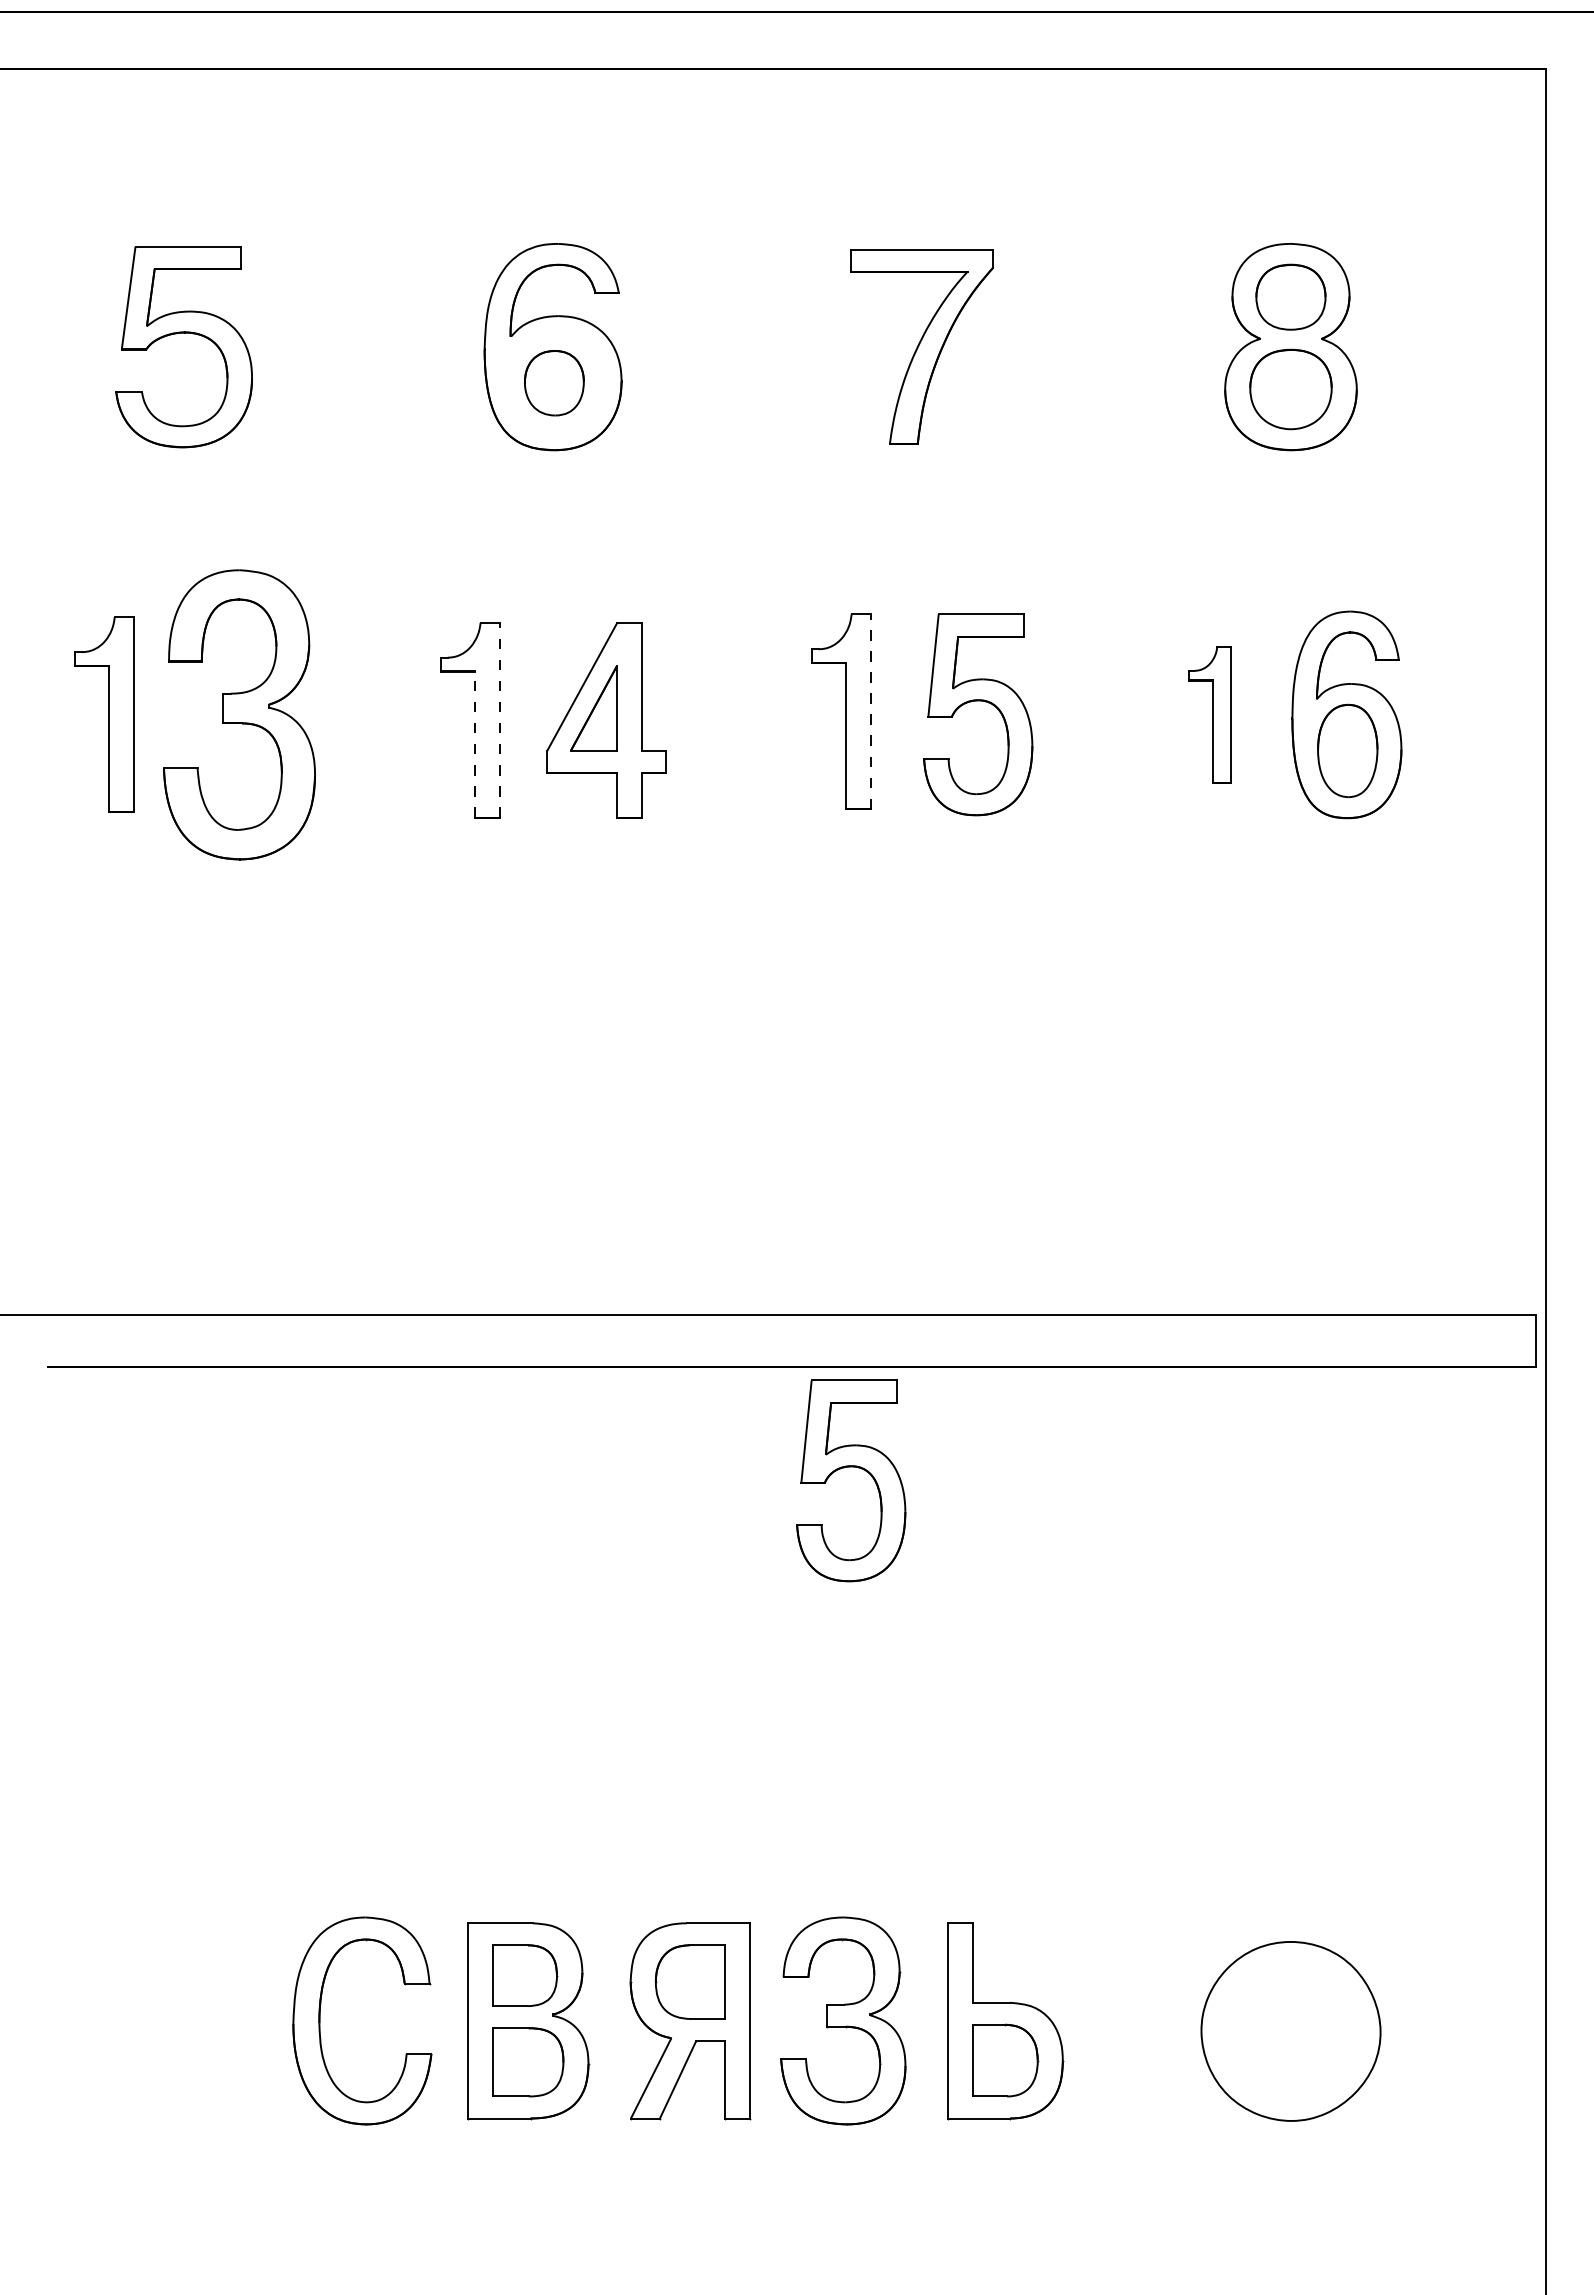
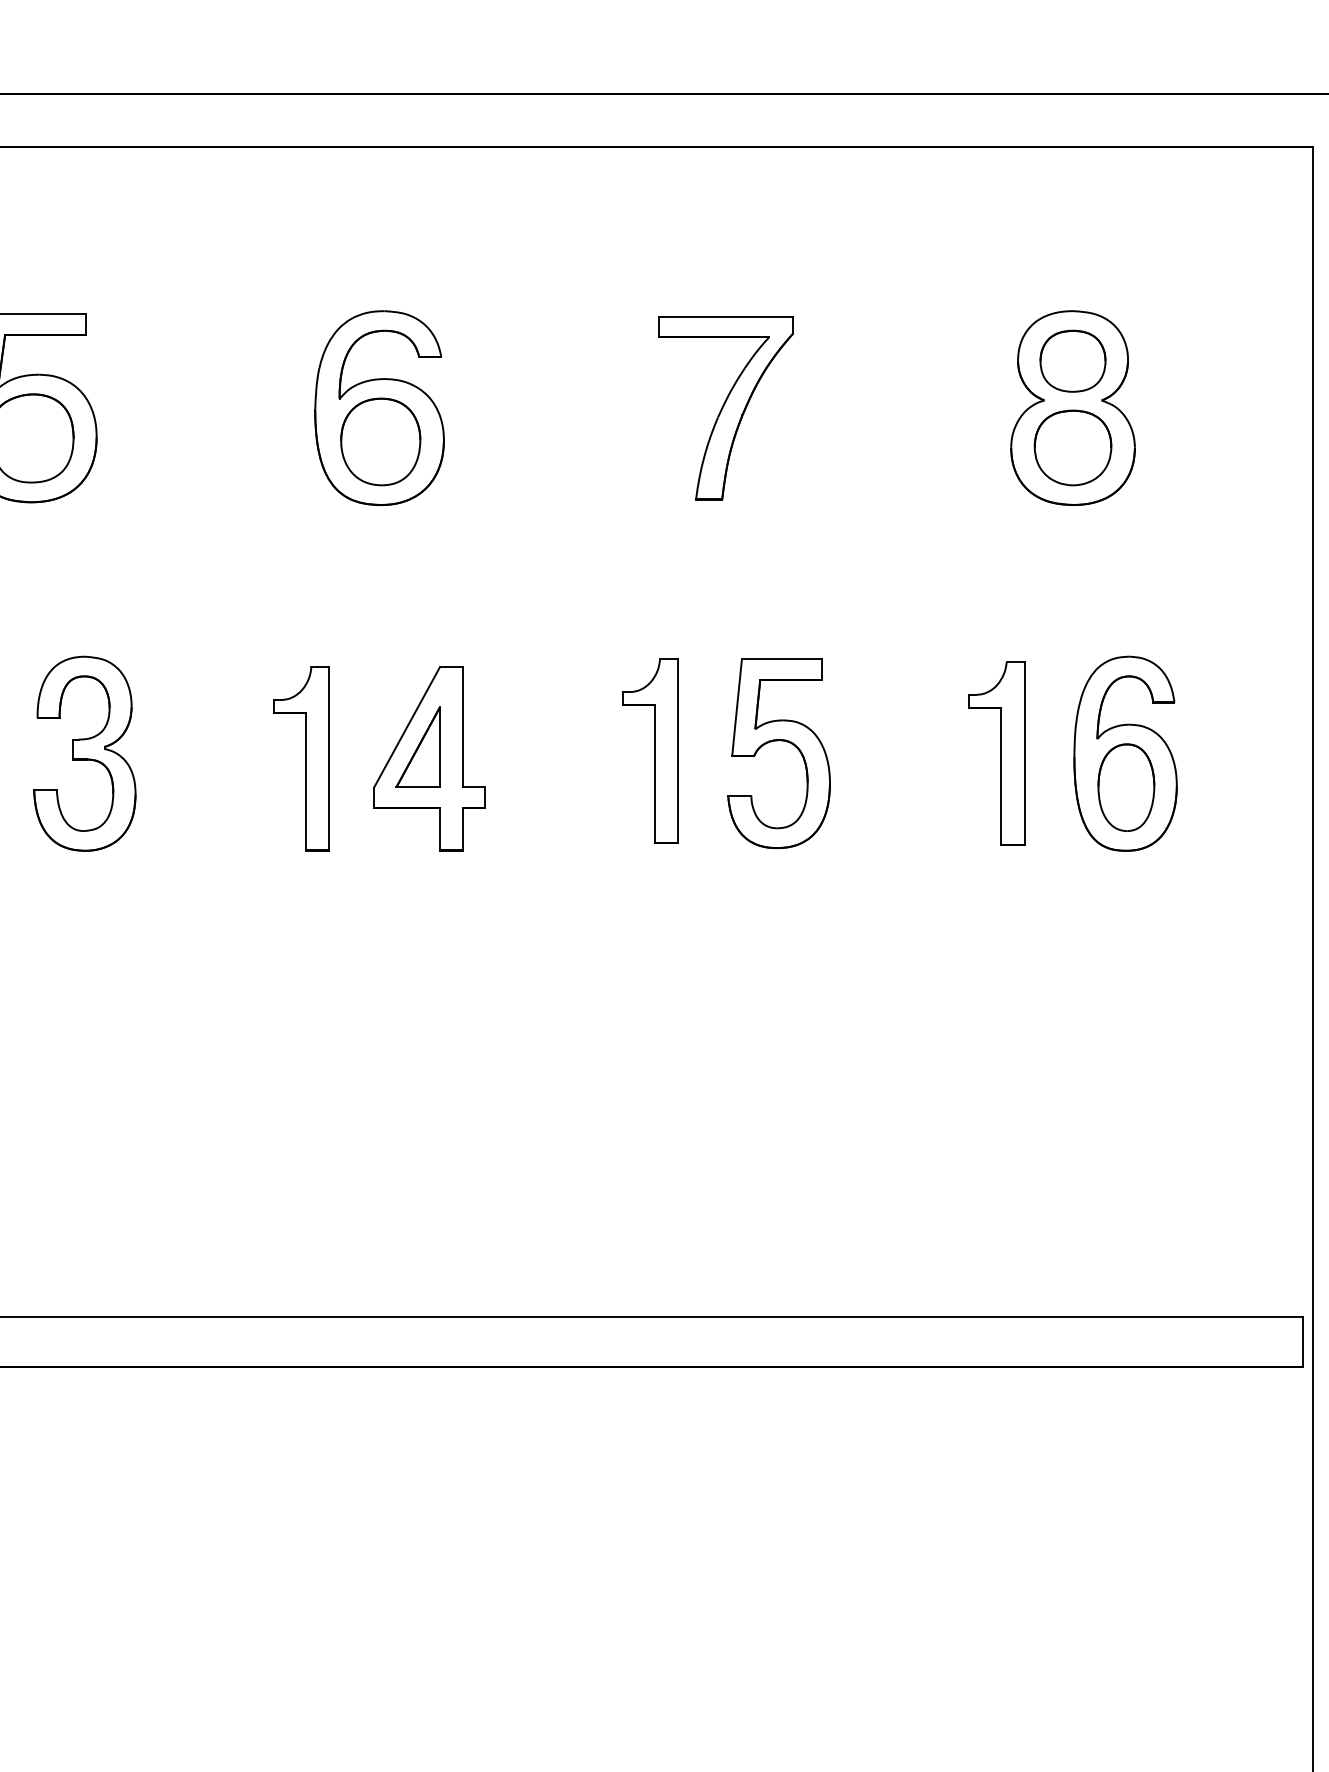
part: (554, 383) -> (380, 442), size x1.43
line: (870, 711) -> (677, 750), dashed -> solid
part: (239, 714) -> (84, 753), size x0.71
part: (1209, 714) -> (996, 753), size x1.43
line: (499, 719) -> (329, 758), dashed -> solid
line: (474, 744) -> (305, 781), dashed -> solid
part: (851, 1467) -> (660, 1461), removed

